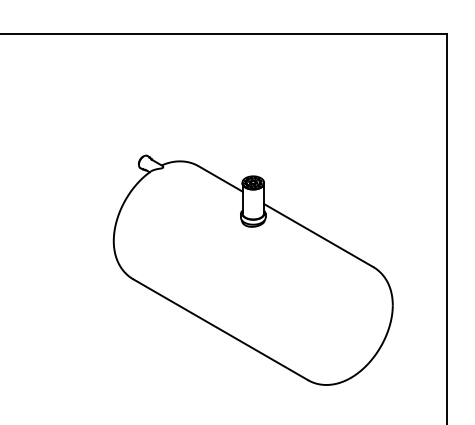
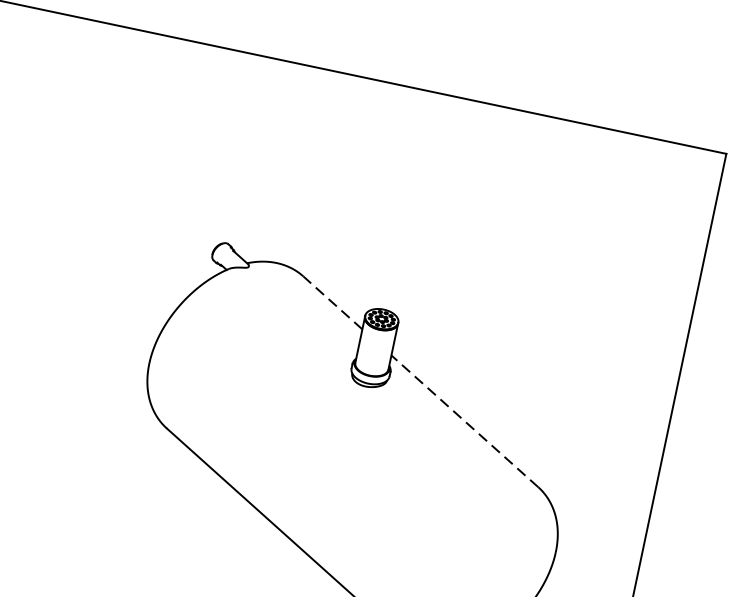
line: (220, 178) -> (332, 302), solid -> dashed
line: (318, 235) -> (464, 421), solid -> dashed

